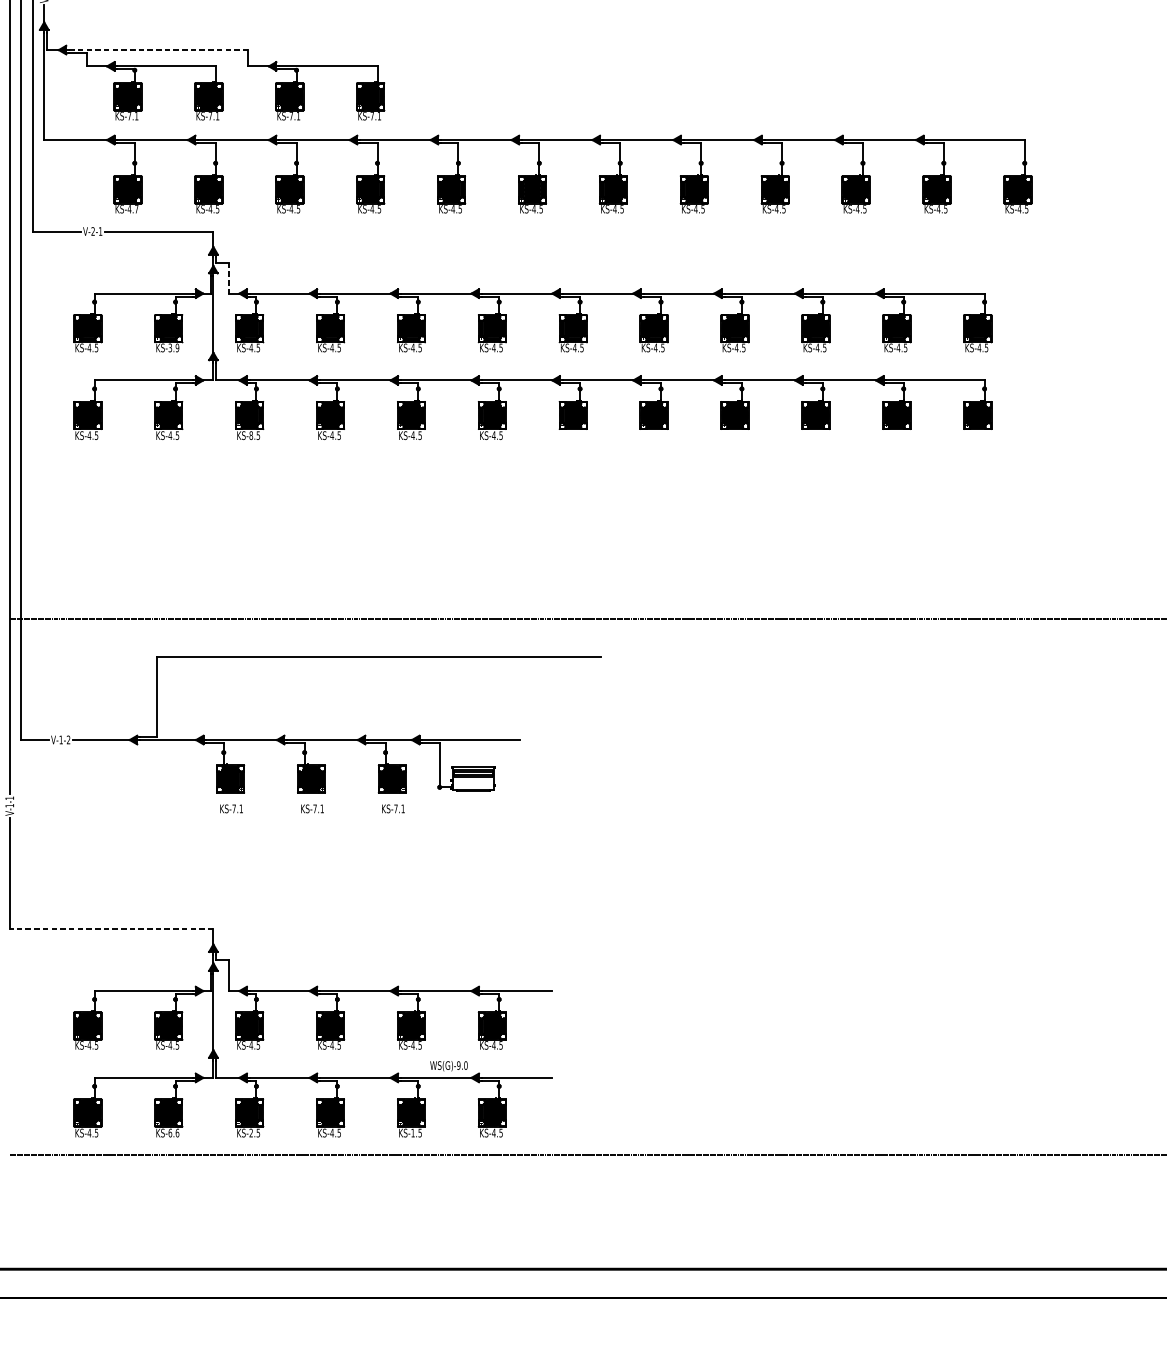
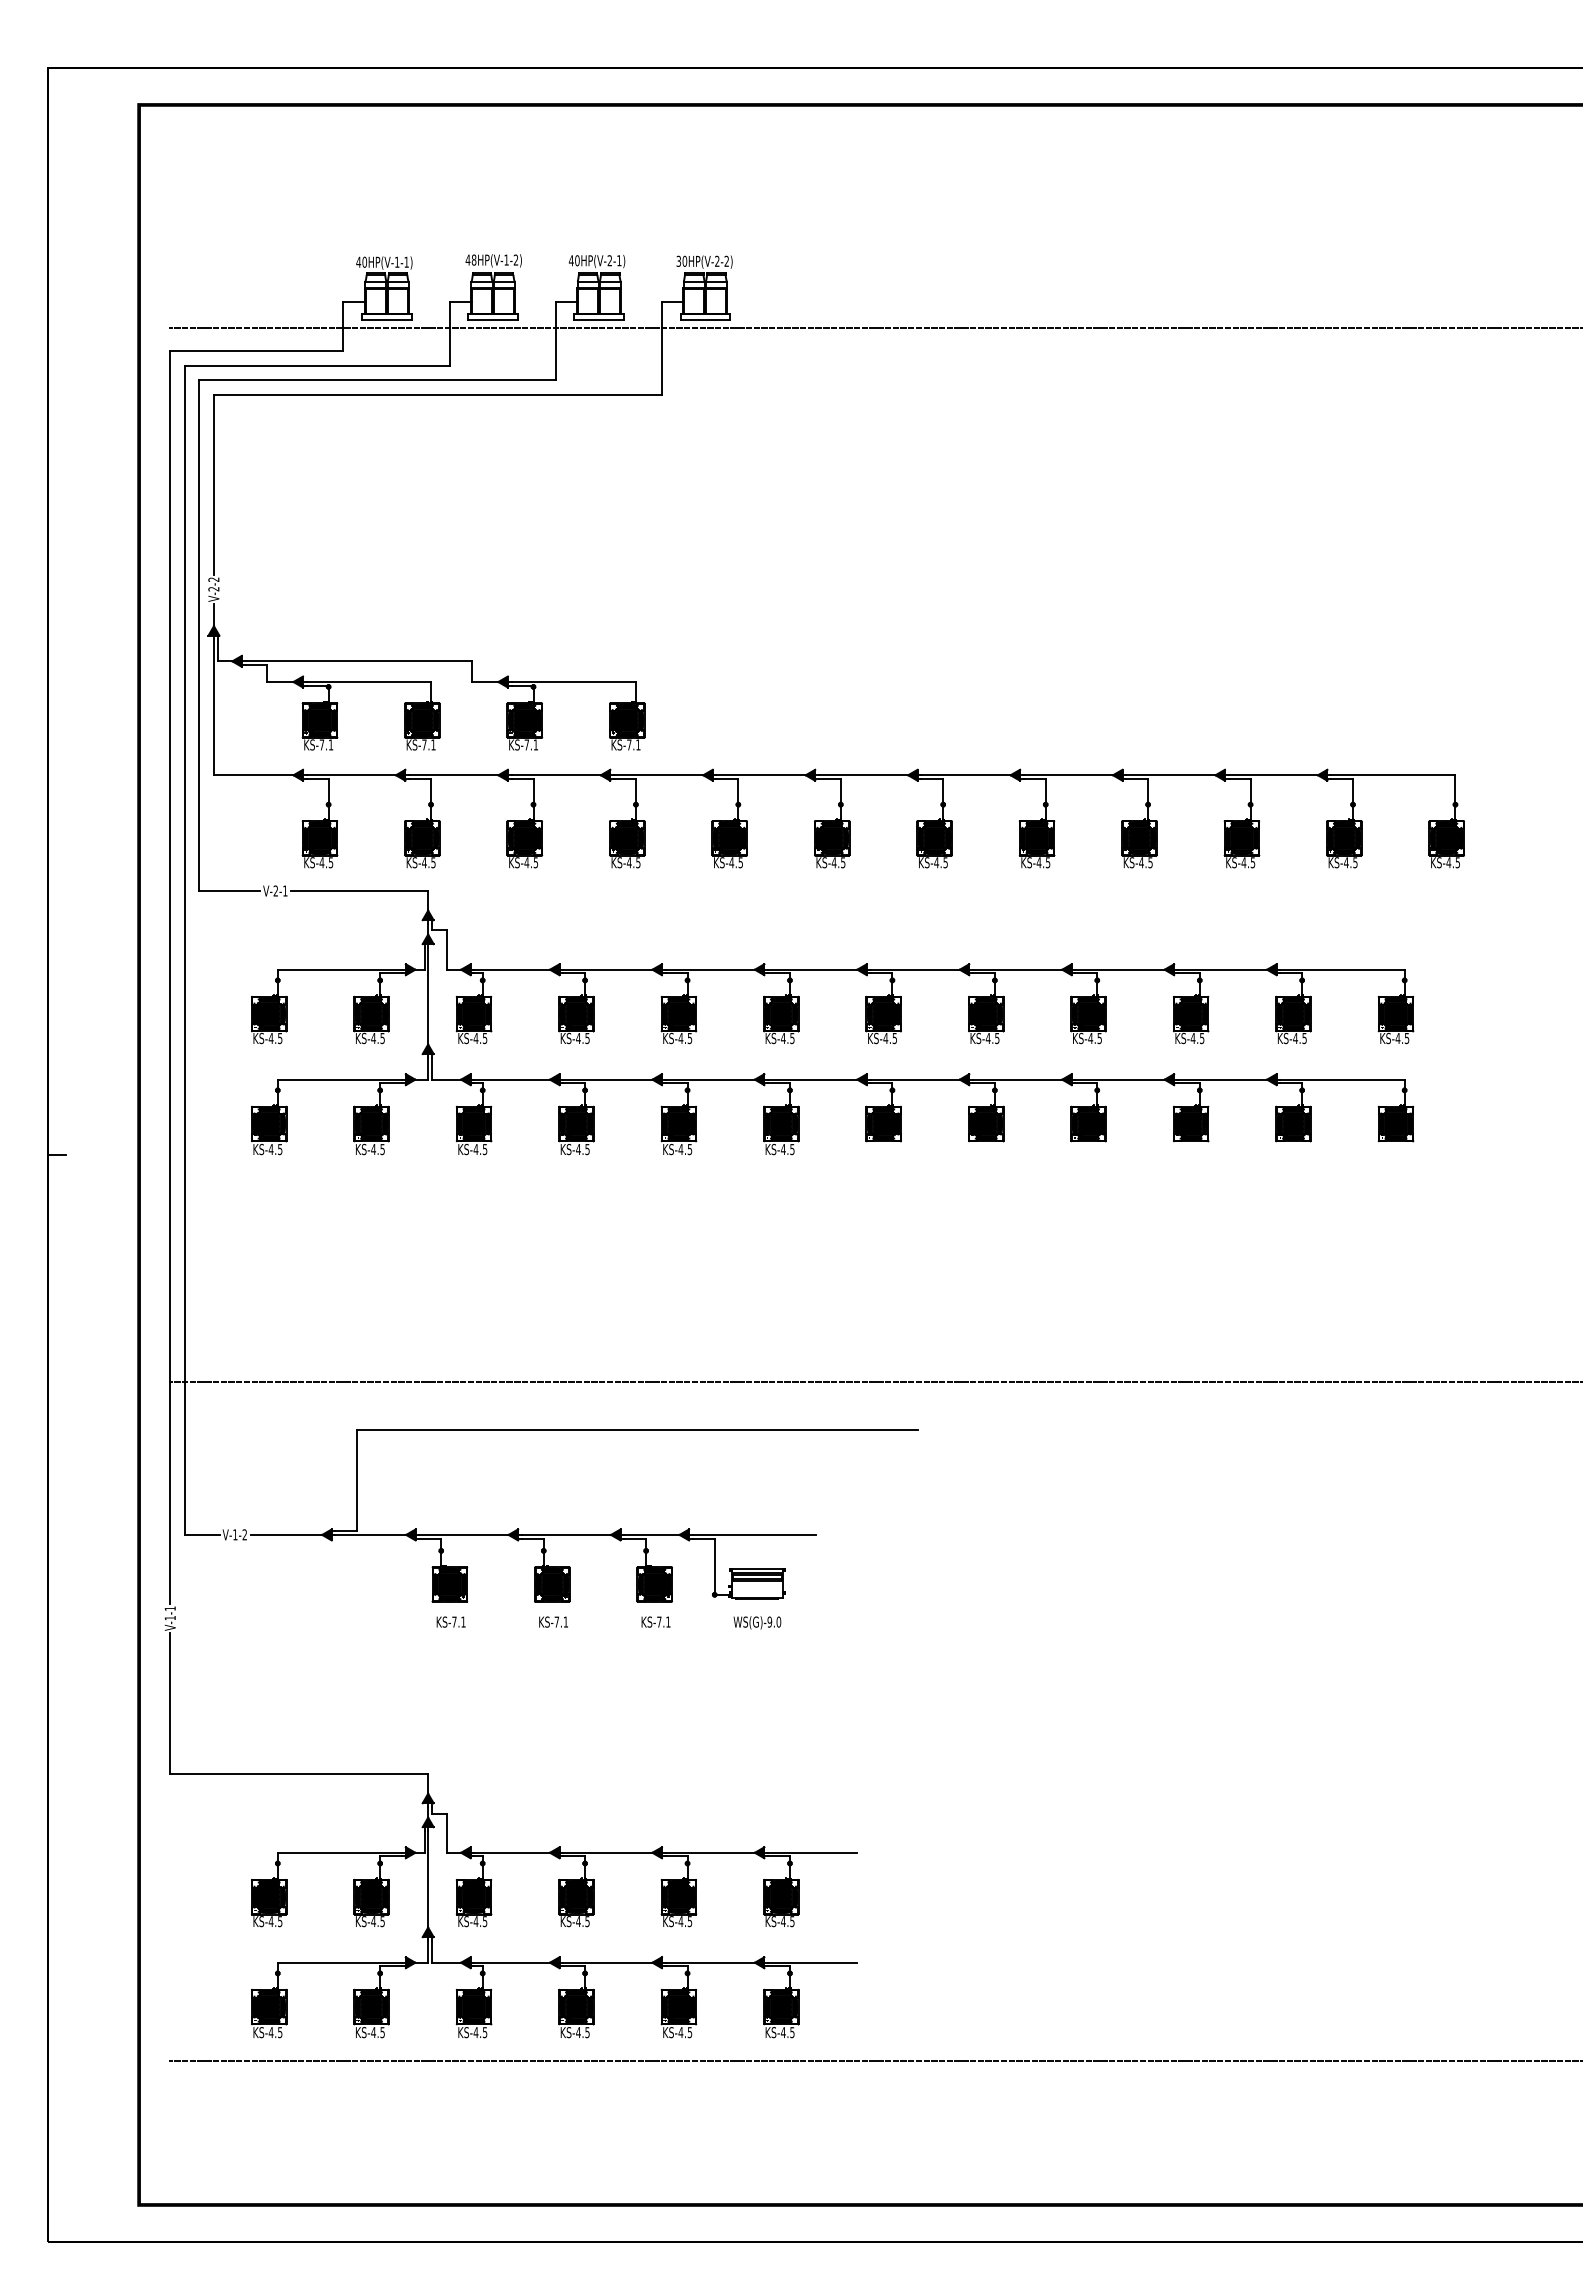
line: (159, 50) -> (359, 661), dashed -> solid
text: (136, 208) -> (330, 862), KS-4.7 -> KS-4.5
line: (228, 278) -> (447, 950), dashed -> solid
text: (173, 347) -> (377, 1038), KS-3.9 -> KS-4.5
text: (250, 435) -> (475, 1149), KS-8.5 -> KS-4.5
line: (111, 929) -> (298, 1774), dashed -> solid
text: (449, 1065) -> (757, 1622), moved
text: (174, 1133) -> (378, 2032), KS-6.6 -> KS-4.5
text: (250, 1133) -> (475, 2032), KS-2.5 -> KS-4.5
text: (412, 1133) -> (680, 2032), KS-1.5 -> KS-4.5

